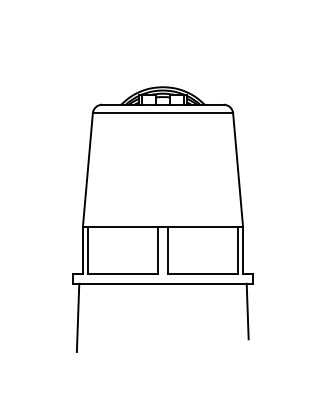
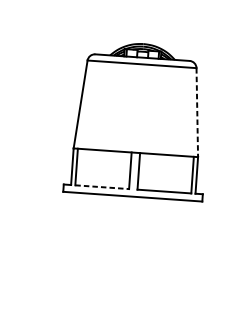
line: (238, 170) -> (197, 112), solid -> dashed
line: (122, 274) -> (101, 187), solid -> dashed
line: (247, 311) -> (196, 222), removed
line: (77, 317) -> (64, 218), removed

